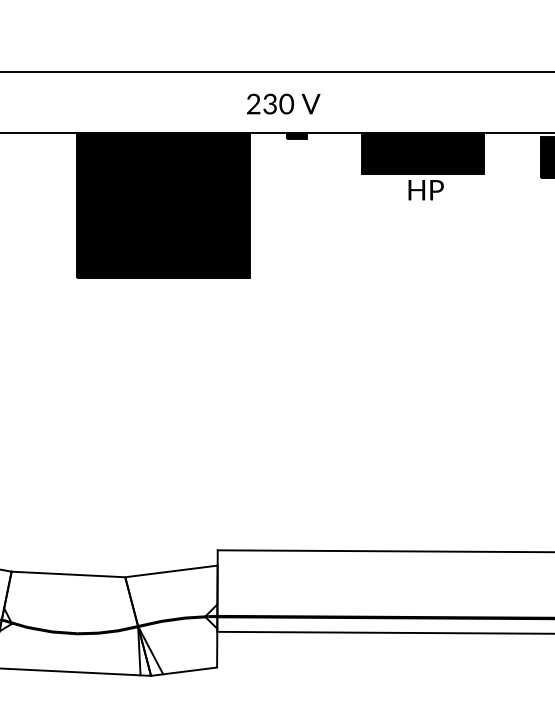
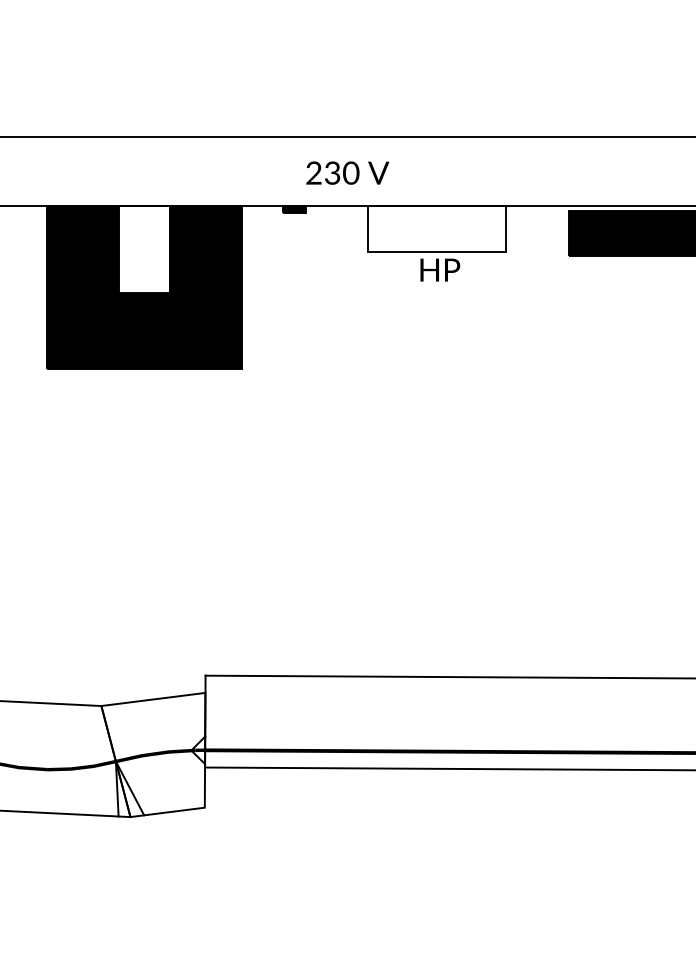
text: (283, 103) -> (347, 172), moved
fill: (422, 153) -> (436, 228), removed
fill: (163, 171) -> (144, 249), removed

